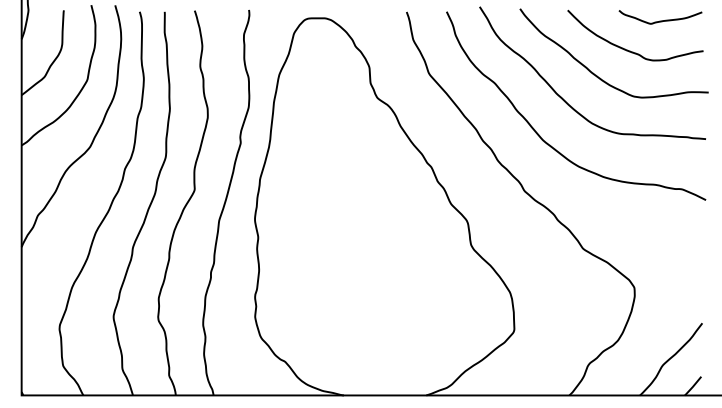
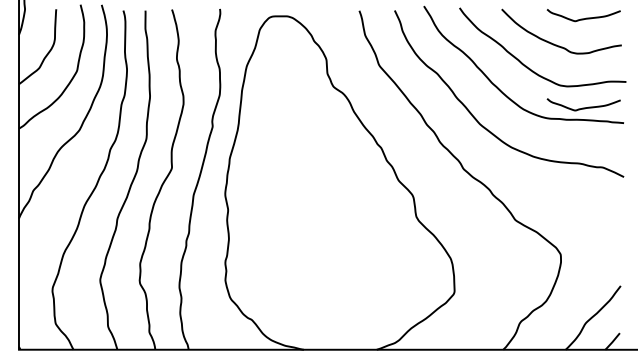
curve: (660, 121) -> (583, 107), added

